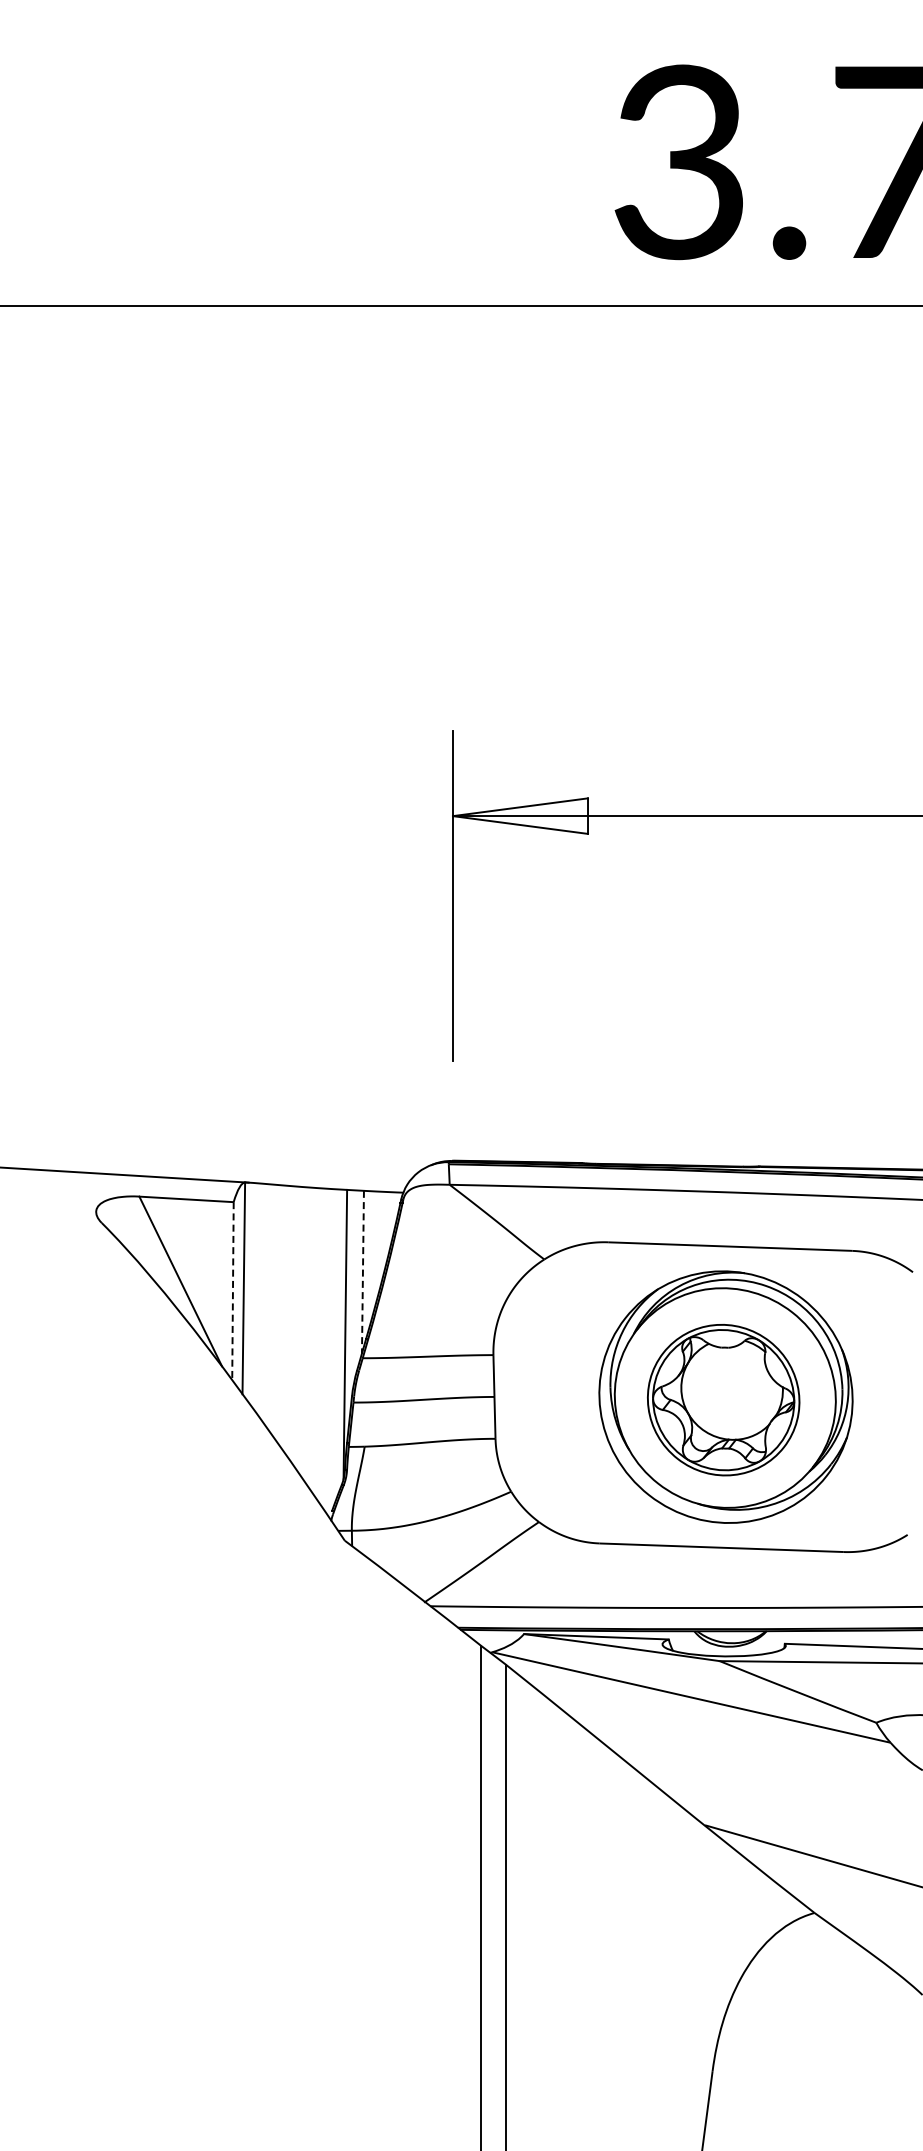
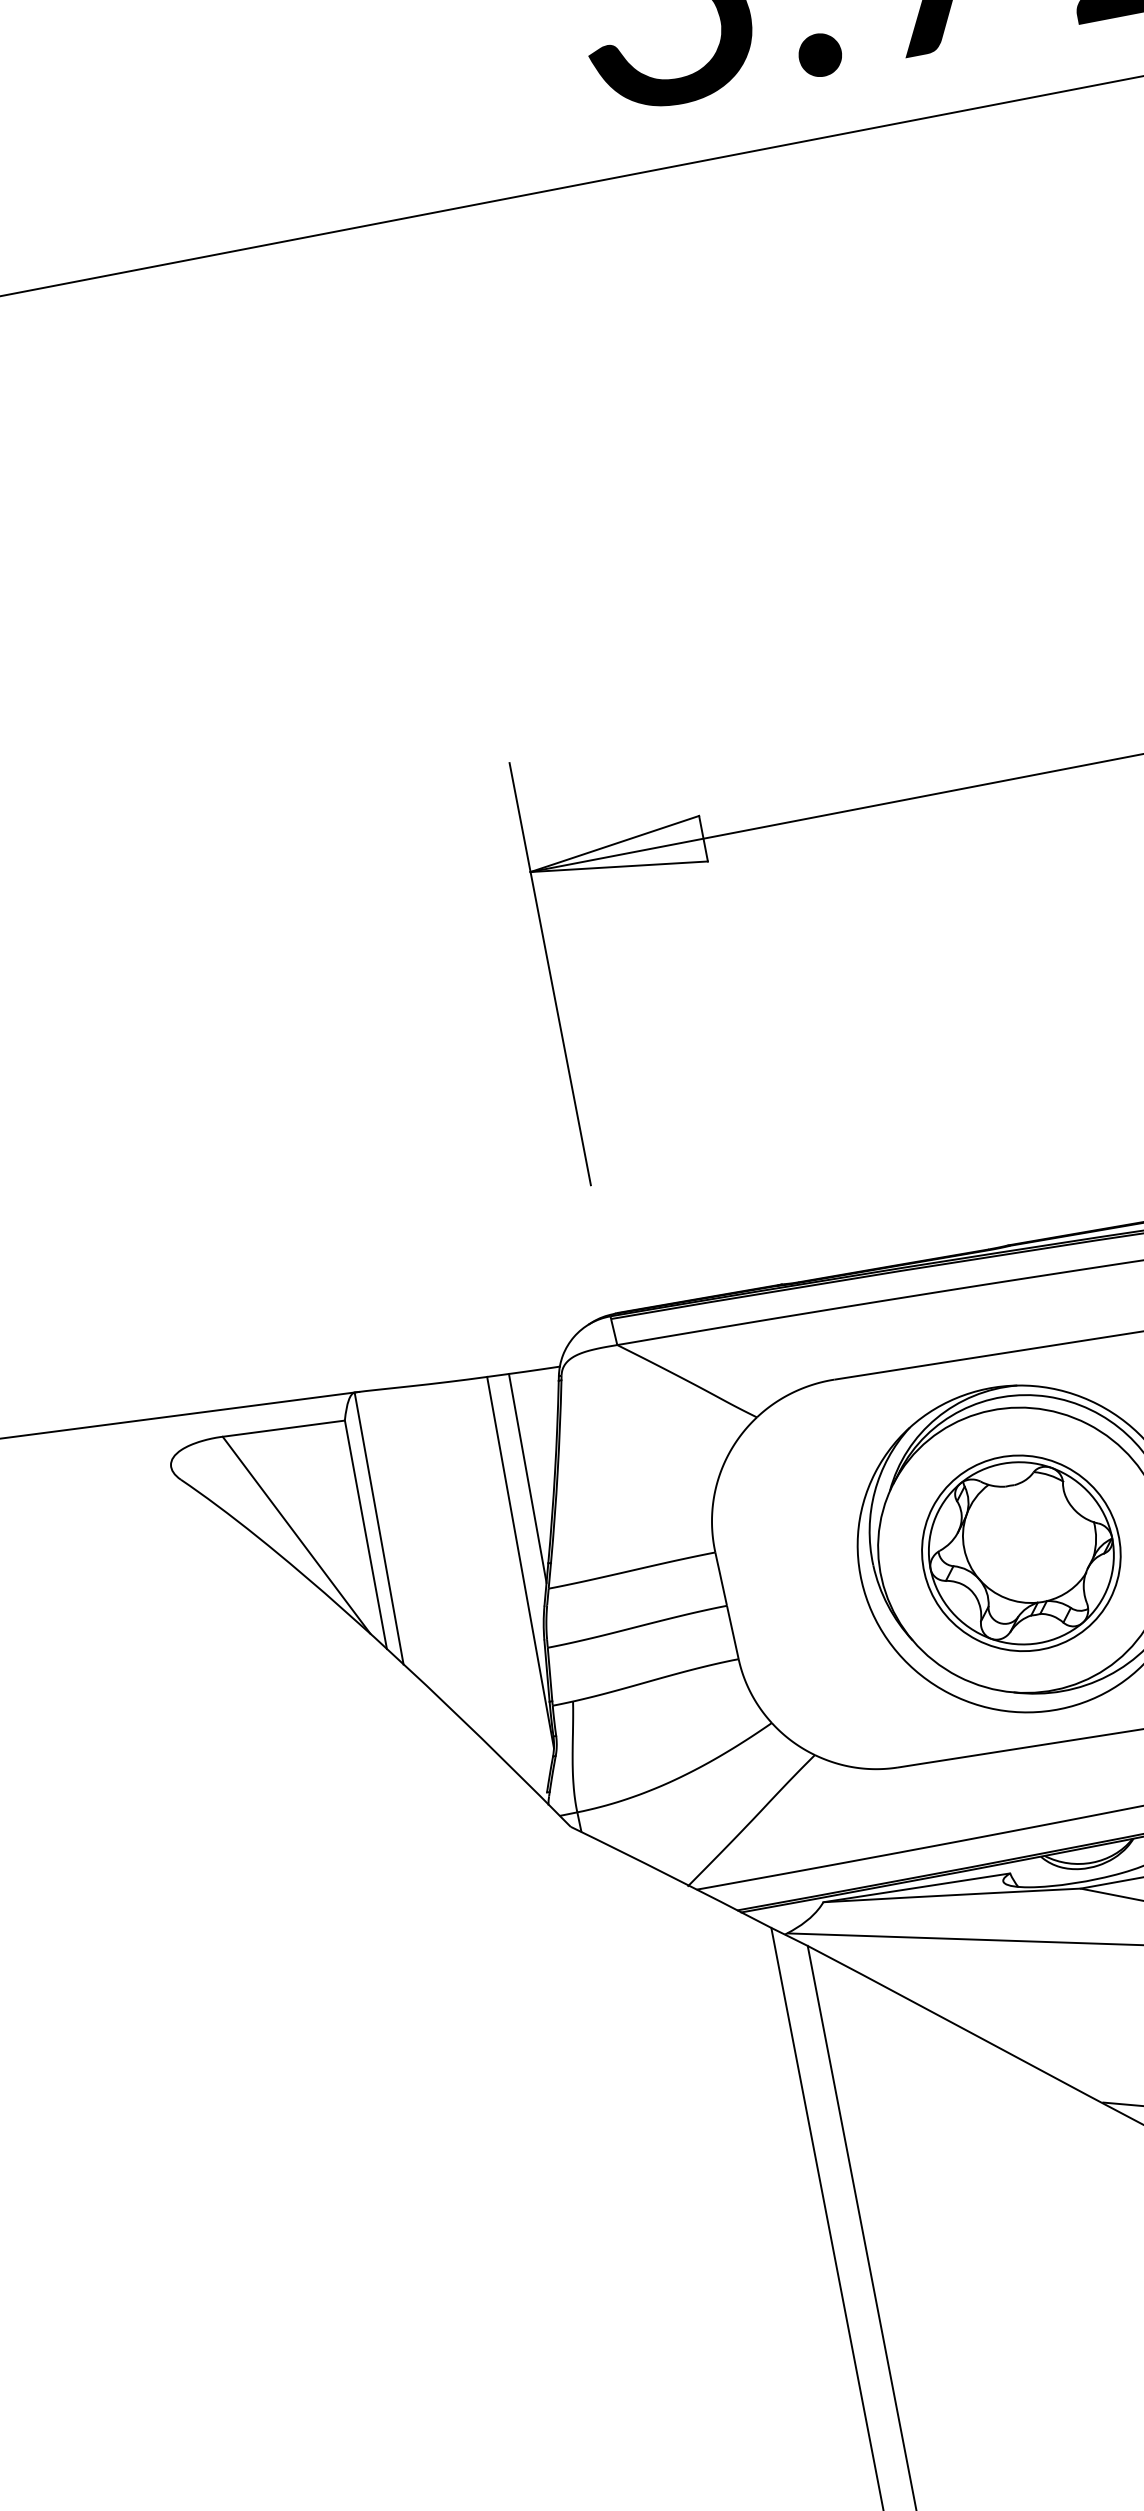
line: (362, 1272) -> (527, 1478), dashed -> solid
line: (232, 1291) -> (365, 1535), dashed -> solid

